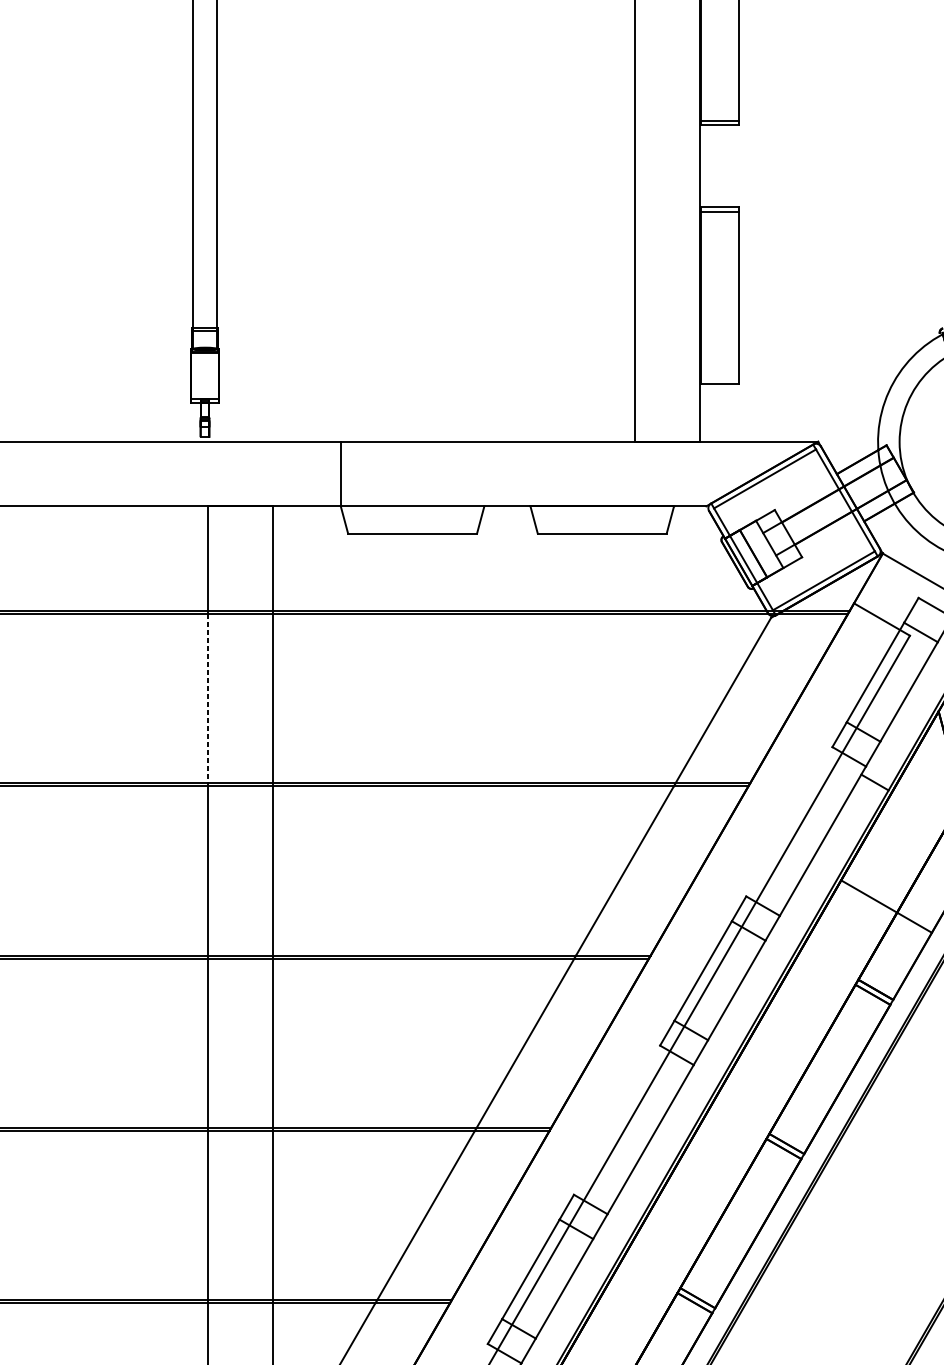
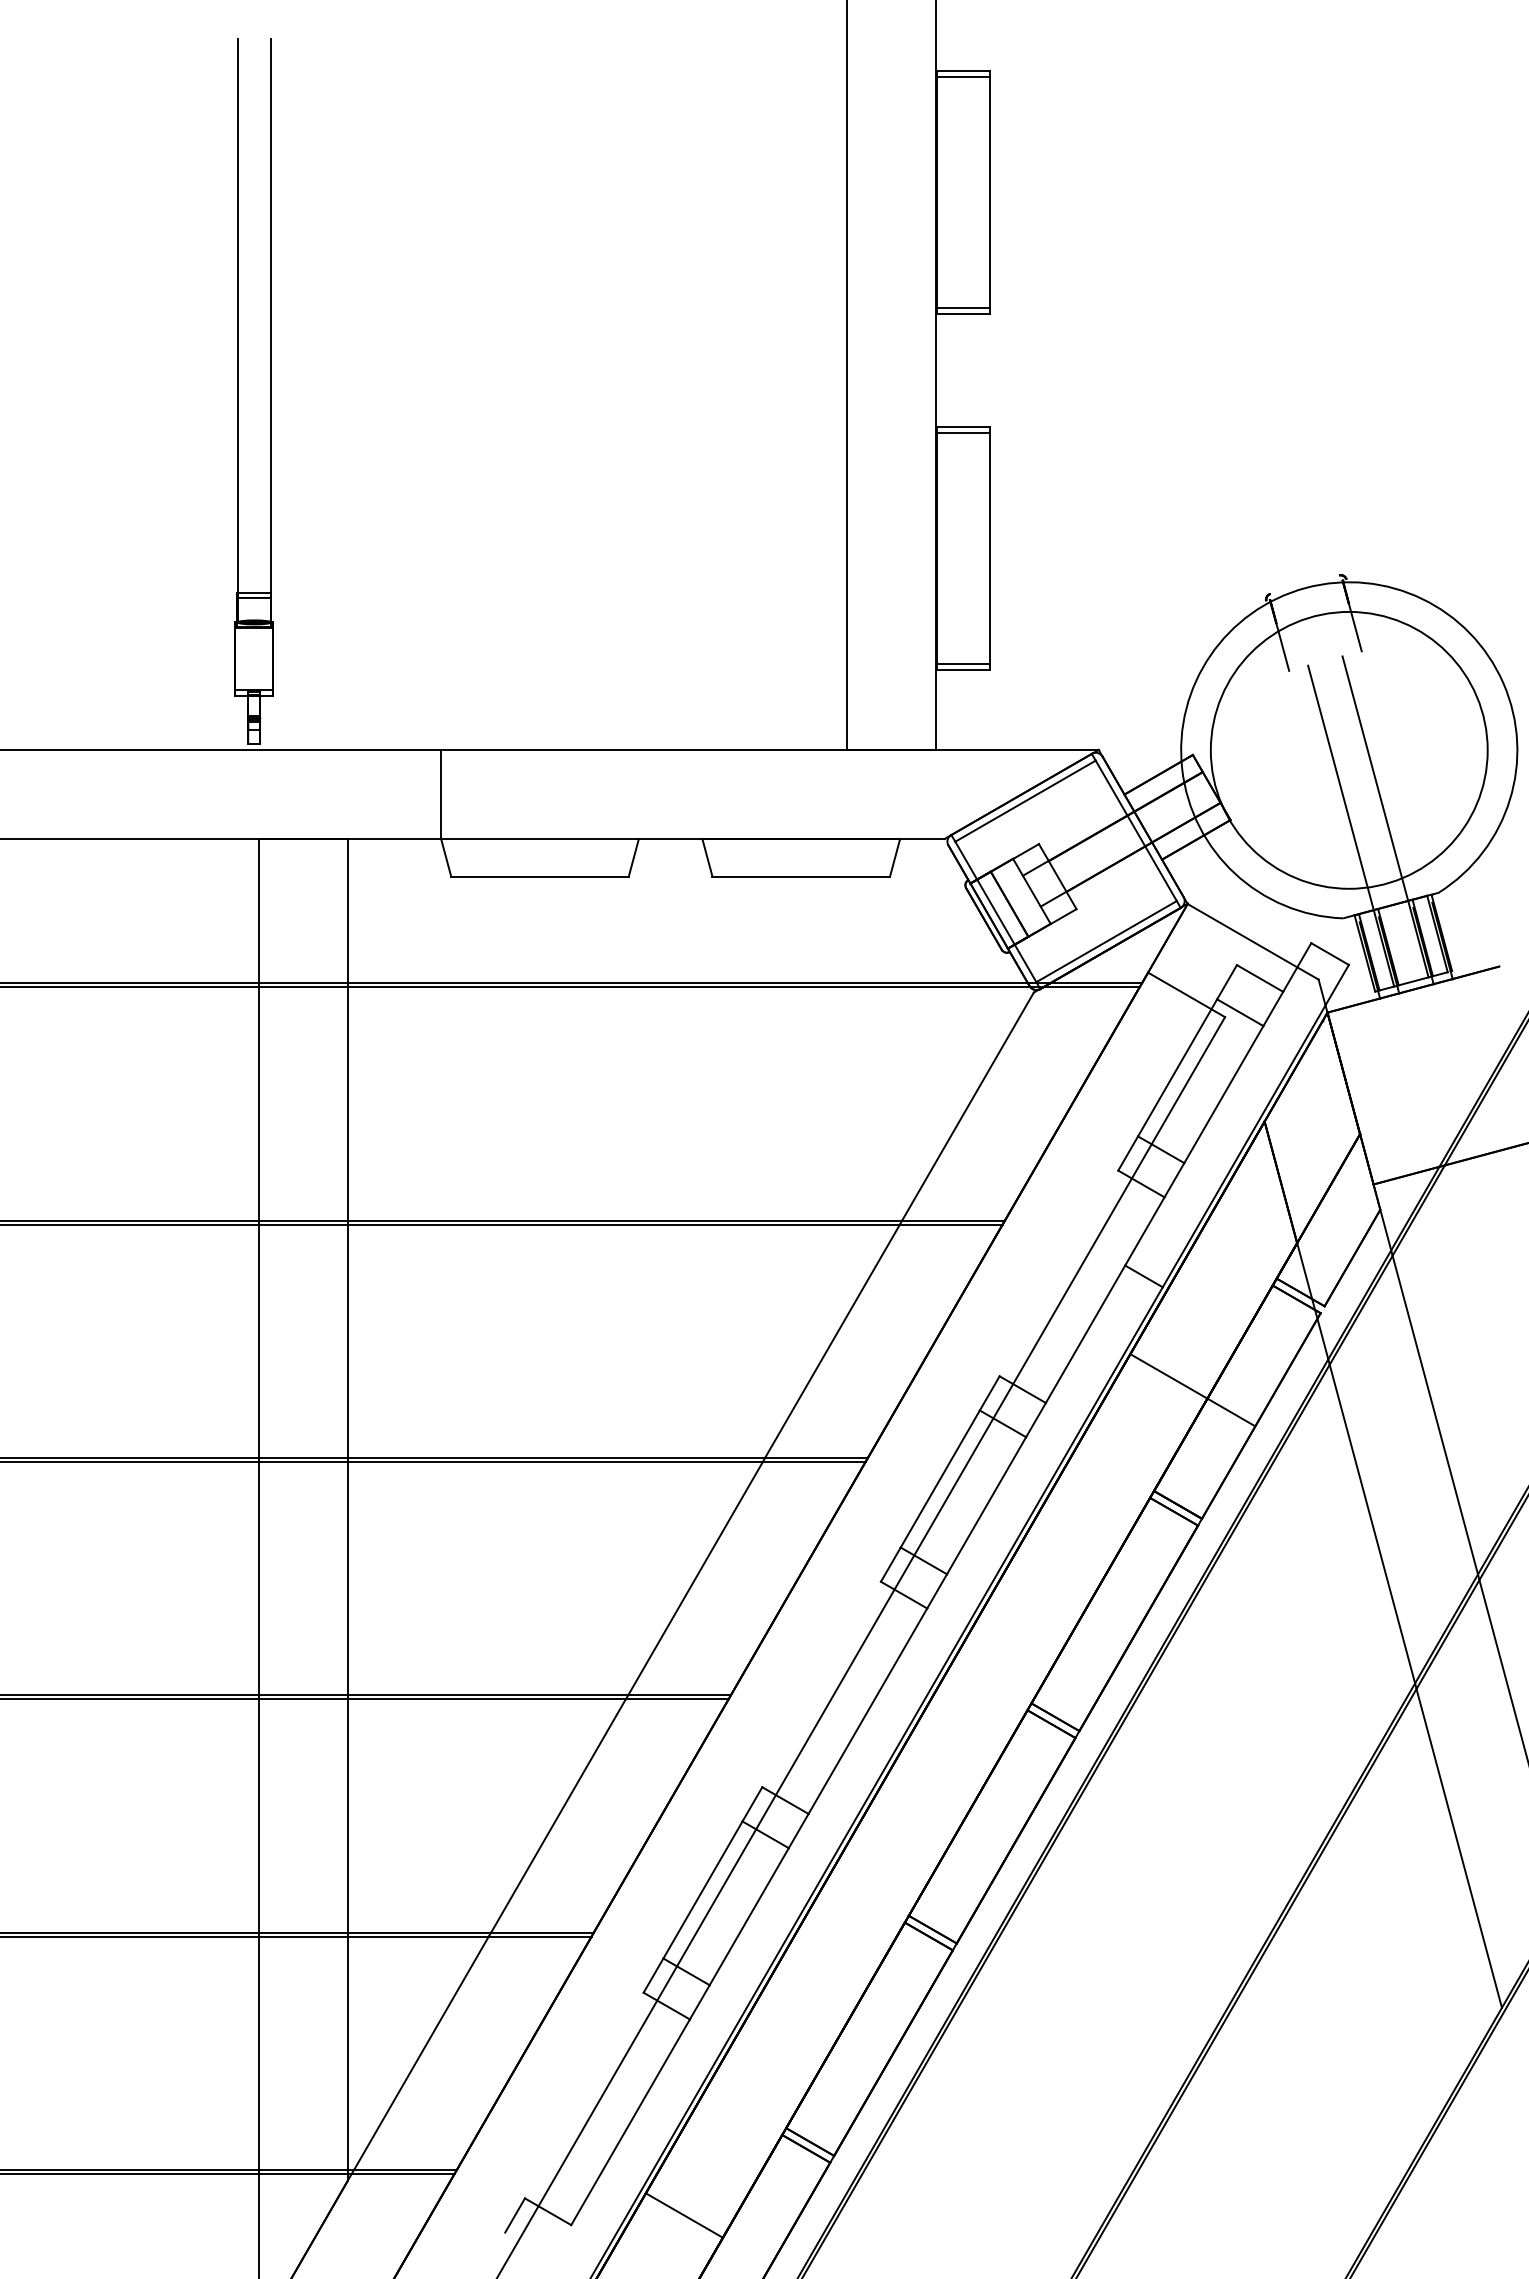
line: (720, 378) -> (963, 663), added
line: (208, 698) -> (258, 1103), dashed -> solid
line: (874, 782) -> (1143, 1276), moved

